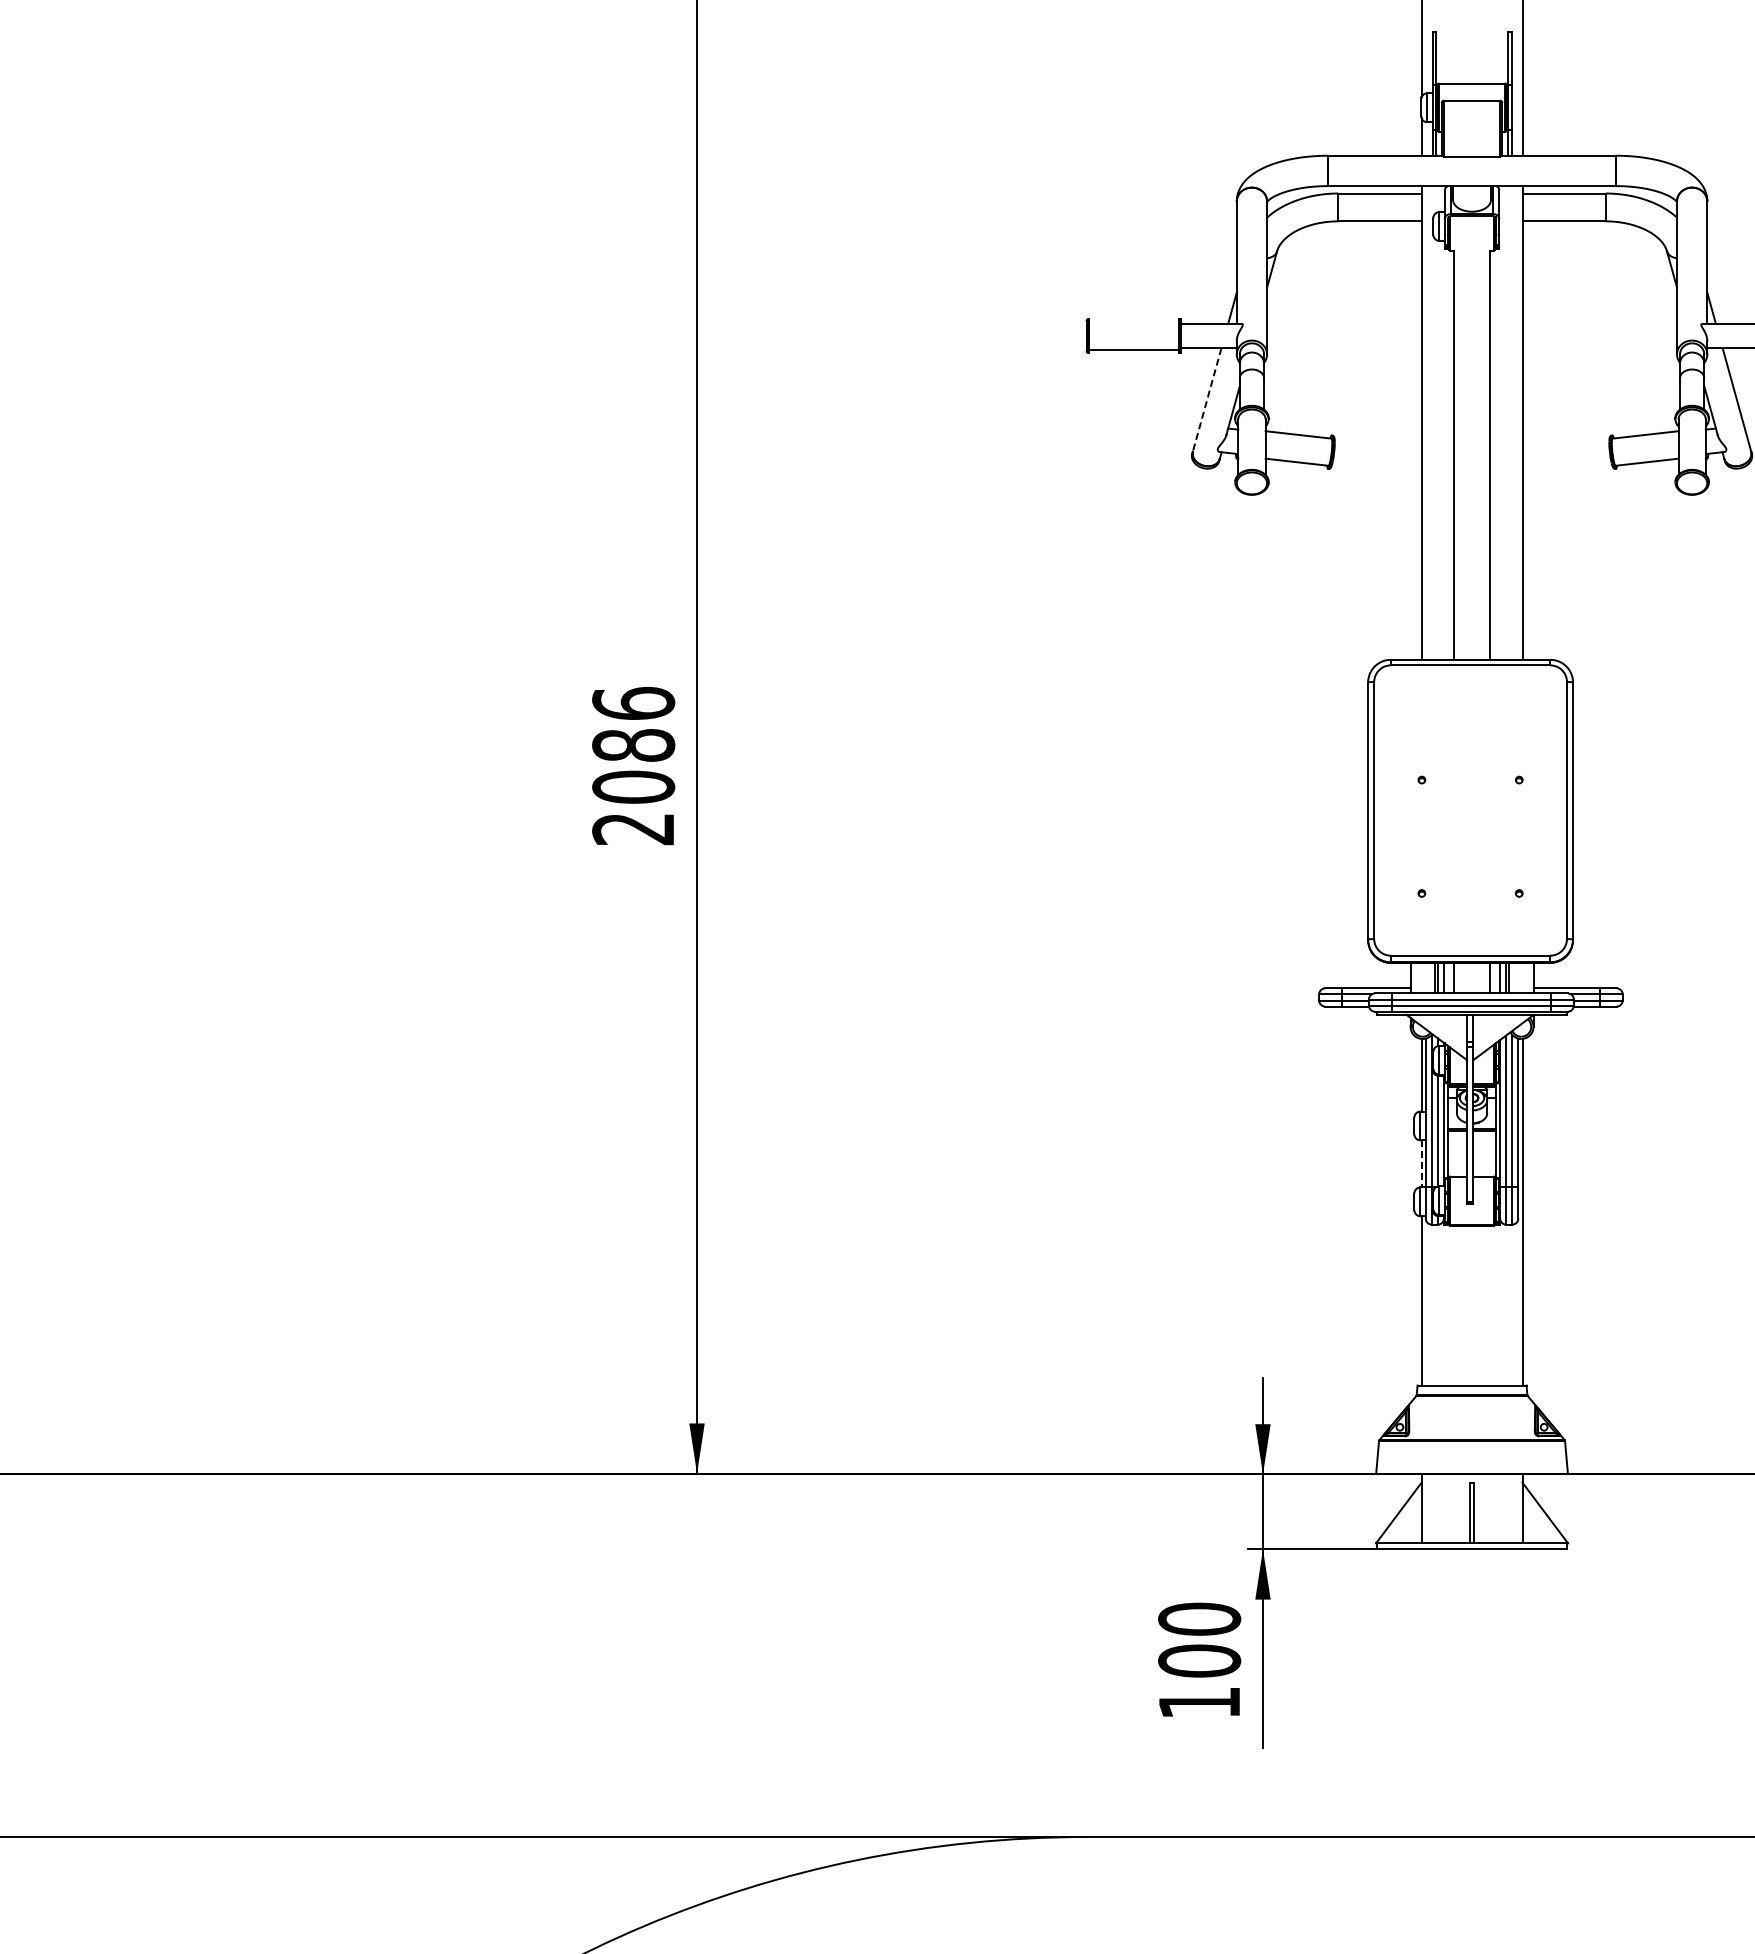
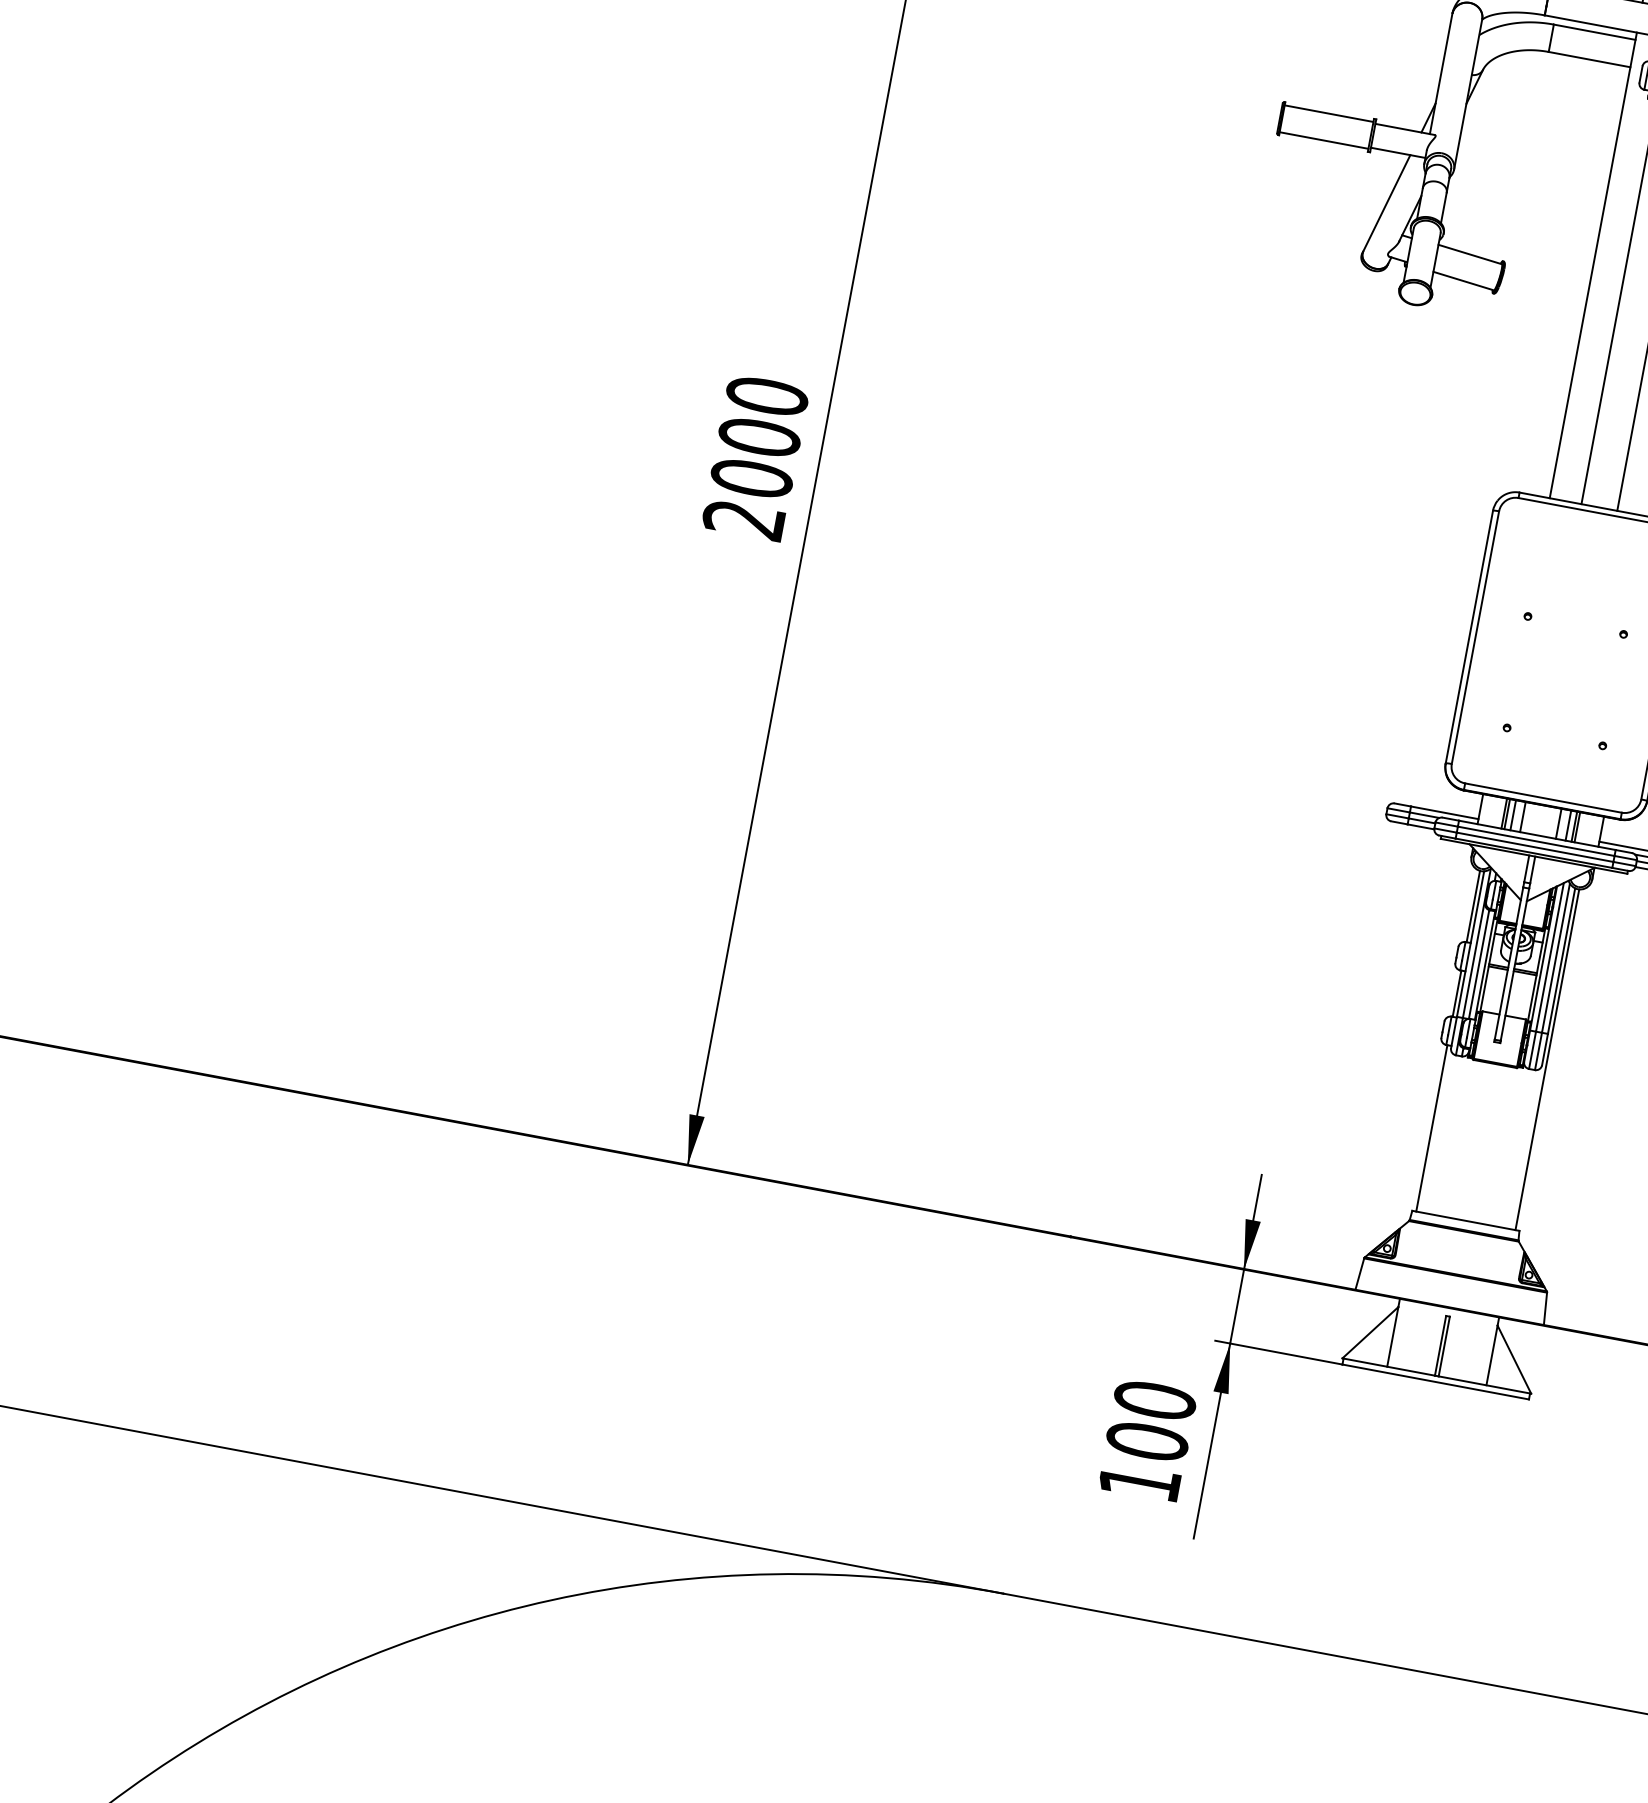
line: (1133, 322) -> (1328, 113), added
line: (1207, 400) -> (1387, 203), dashed -> solid
text: (633, 723) -> (763, 415), 2086 -> 2000
line: (1421, 1163) -> (1457, 993), dashed -> solid

